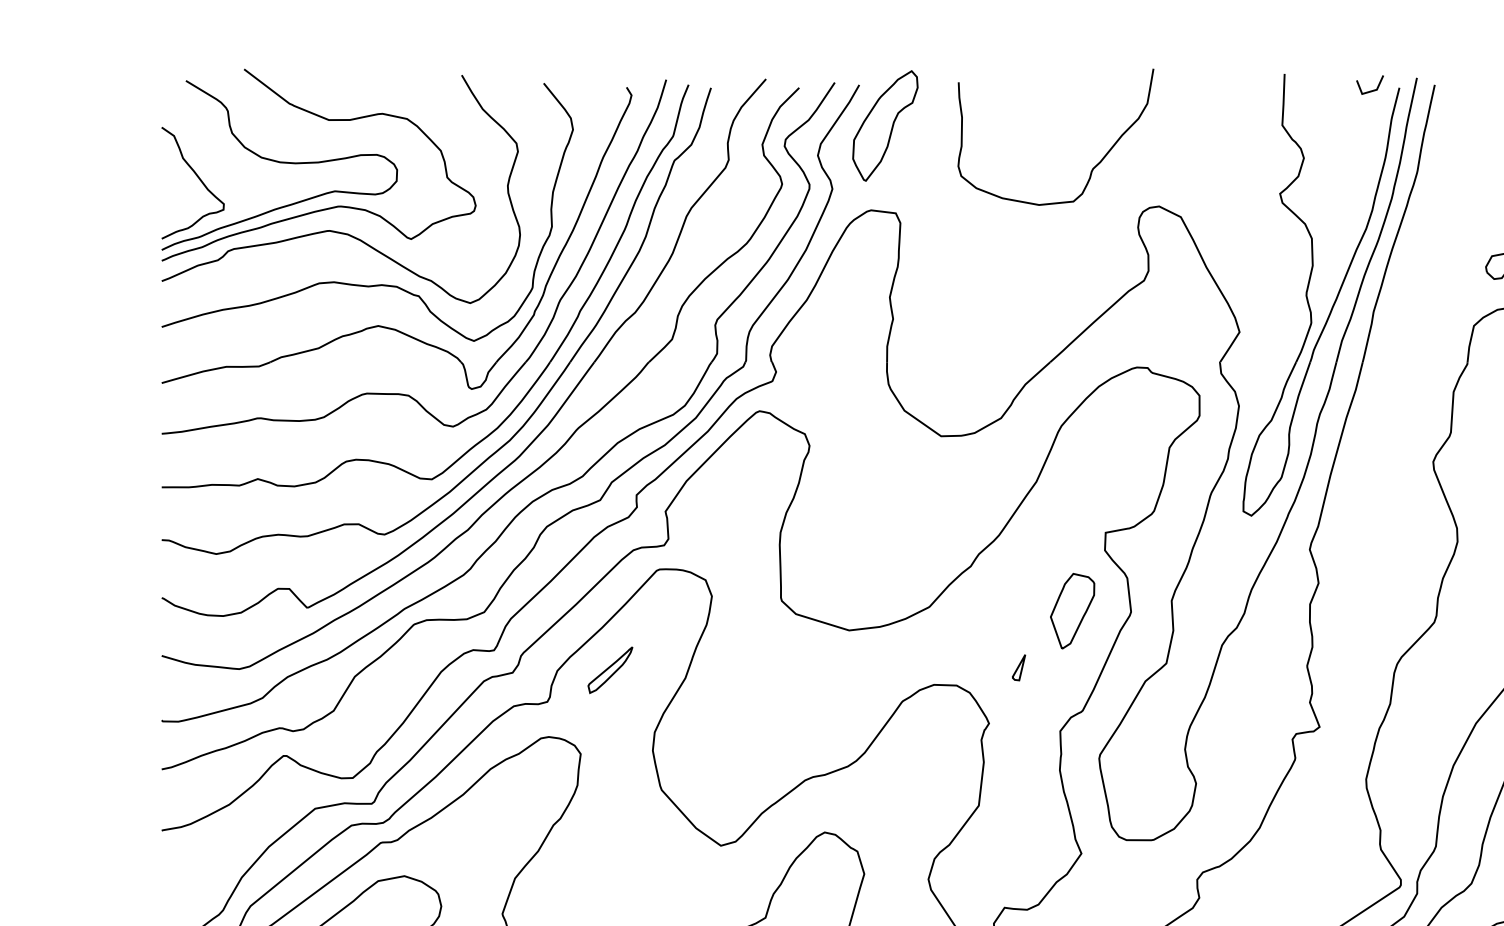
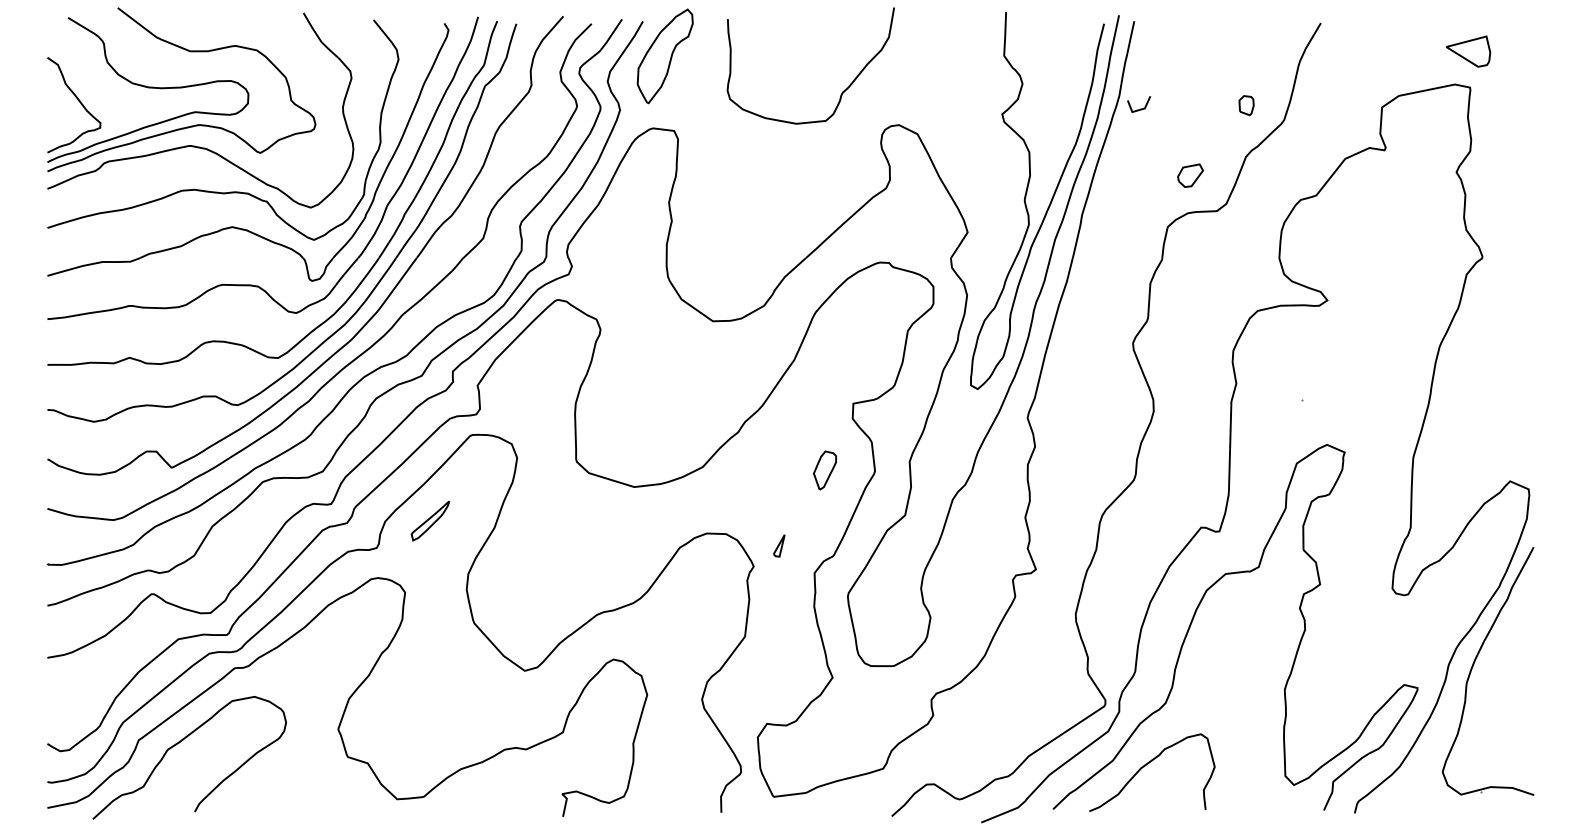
line: (1371, 89) -> (1140, 108), moved
part: (1071, 611) -> (824, 470), size x0.6
part: (1019, 667) -> (779, 545), moved

